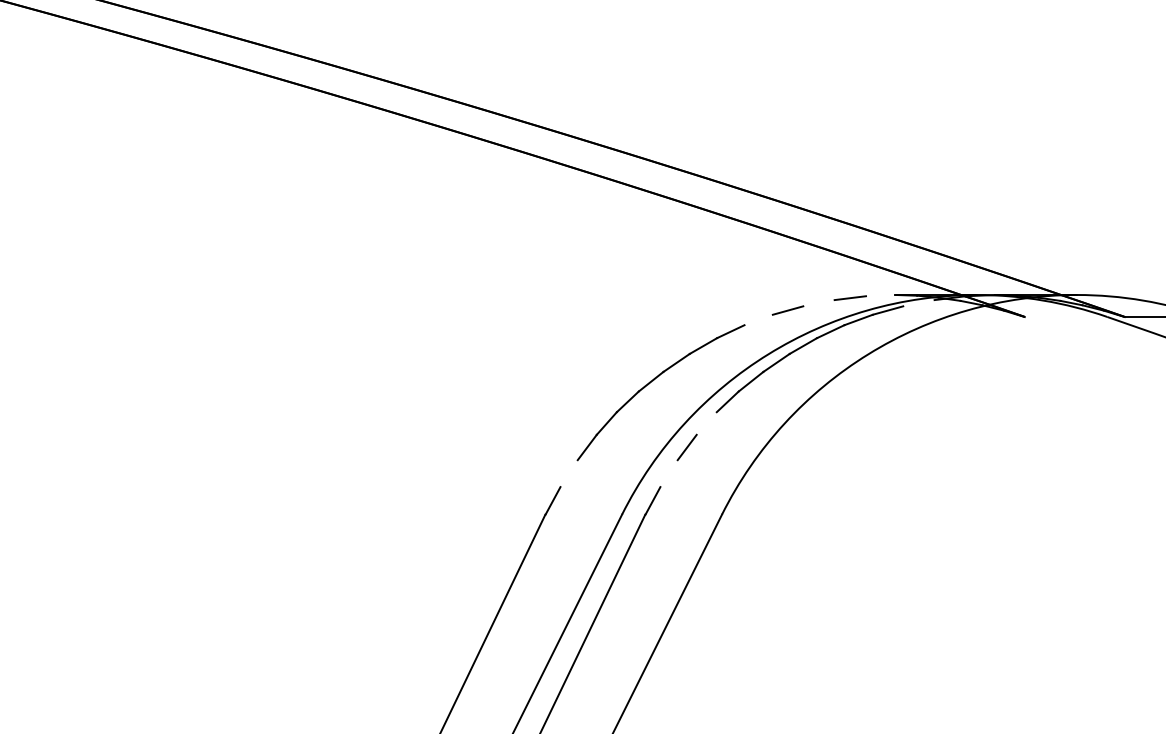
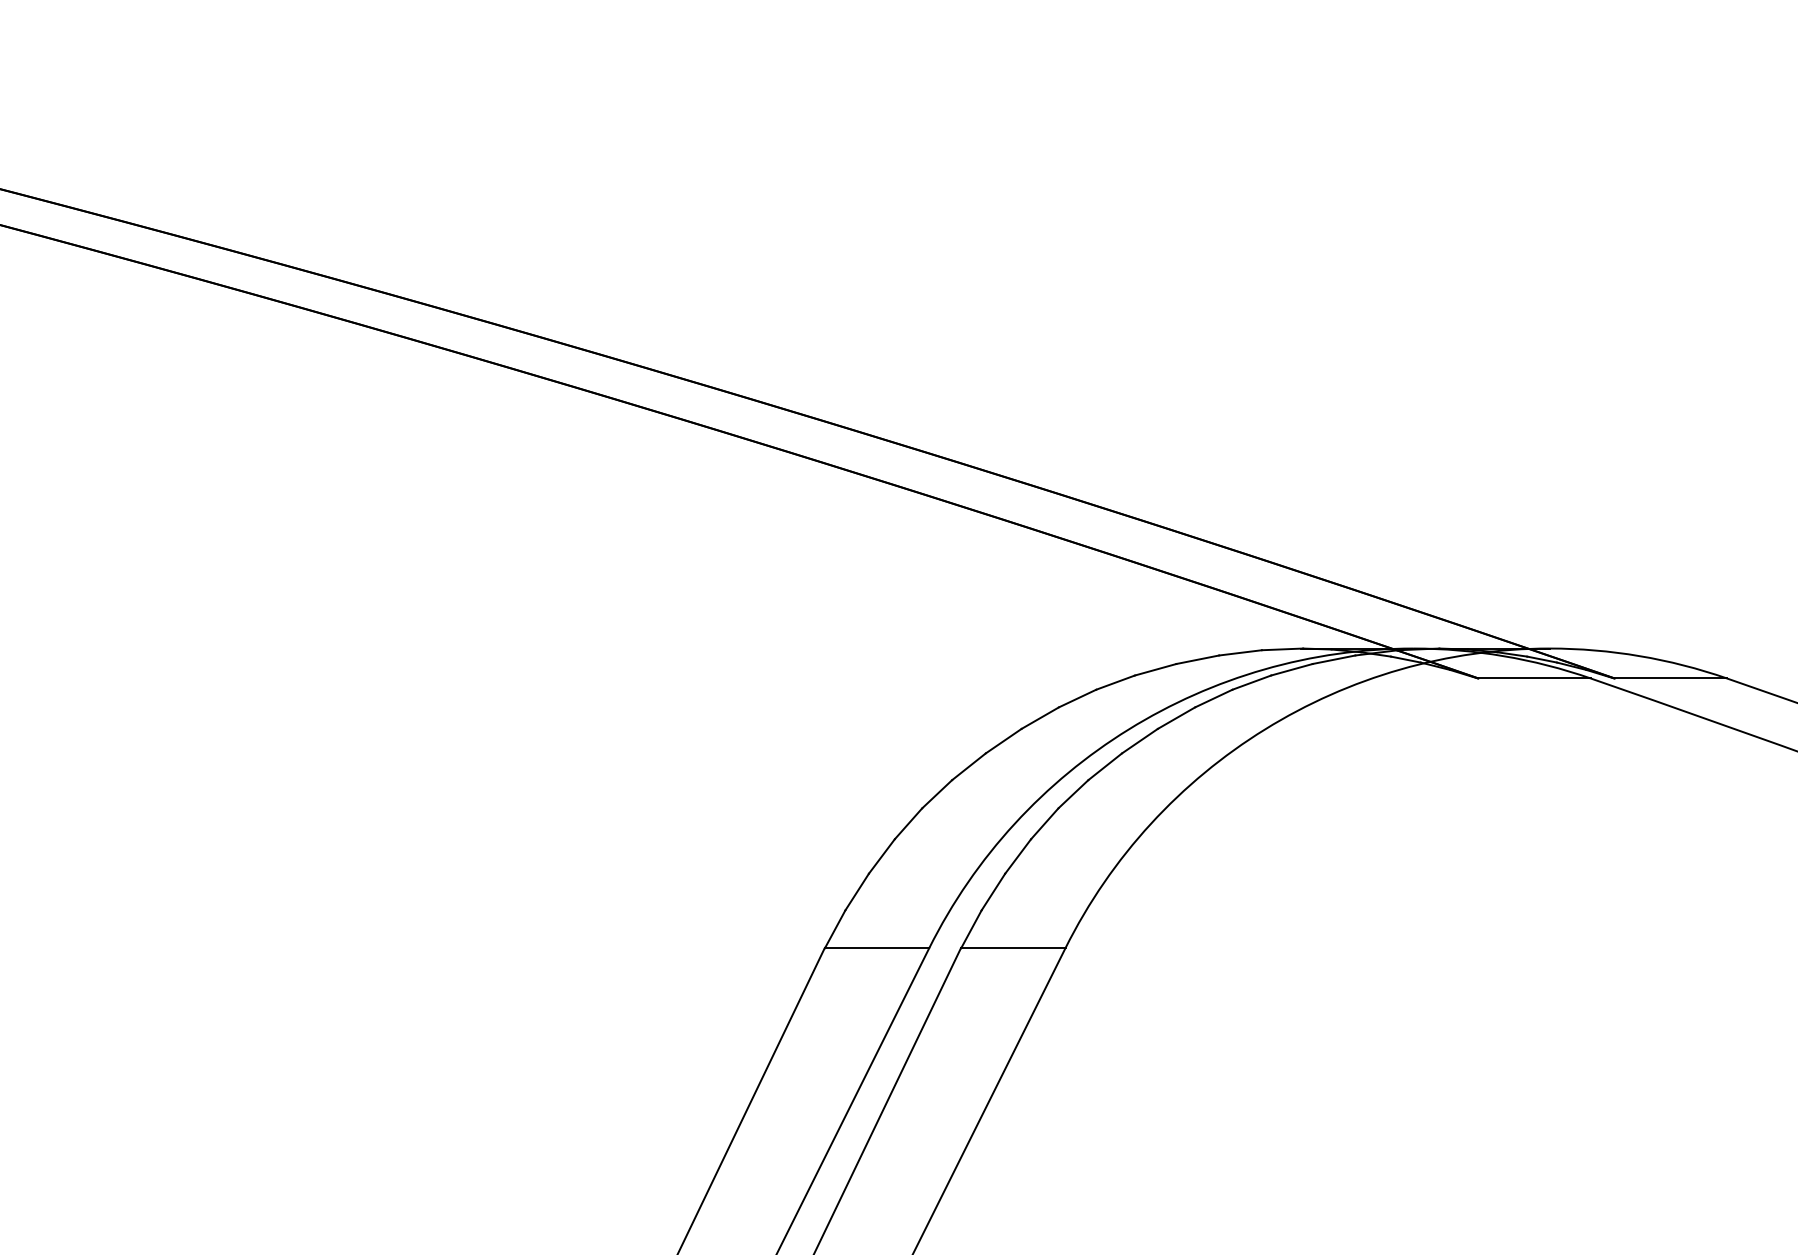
line: (881, 295) -> (1282, 649), added
line: (818, 303) -> (1197, 659), added
line: (918, 303) -> (1333, 659), added
line: (1065, 316) -> (1534, 678), added
line: (758, 319) -> (1115, 682), added
line: (706, 423) -> (1044, 823), added
line: (568, 473) -> (856, 891), added
line: (669, 473) -> (993, 891), added
line: (583, 515) -> (876, 948), added
line: (683, 515) -> (1012, 948), added

